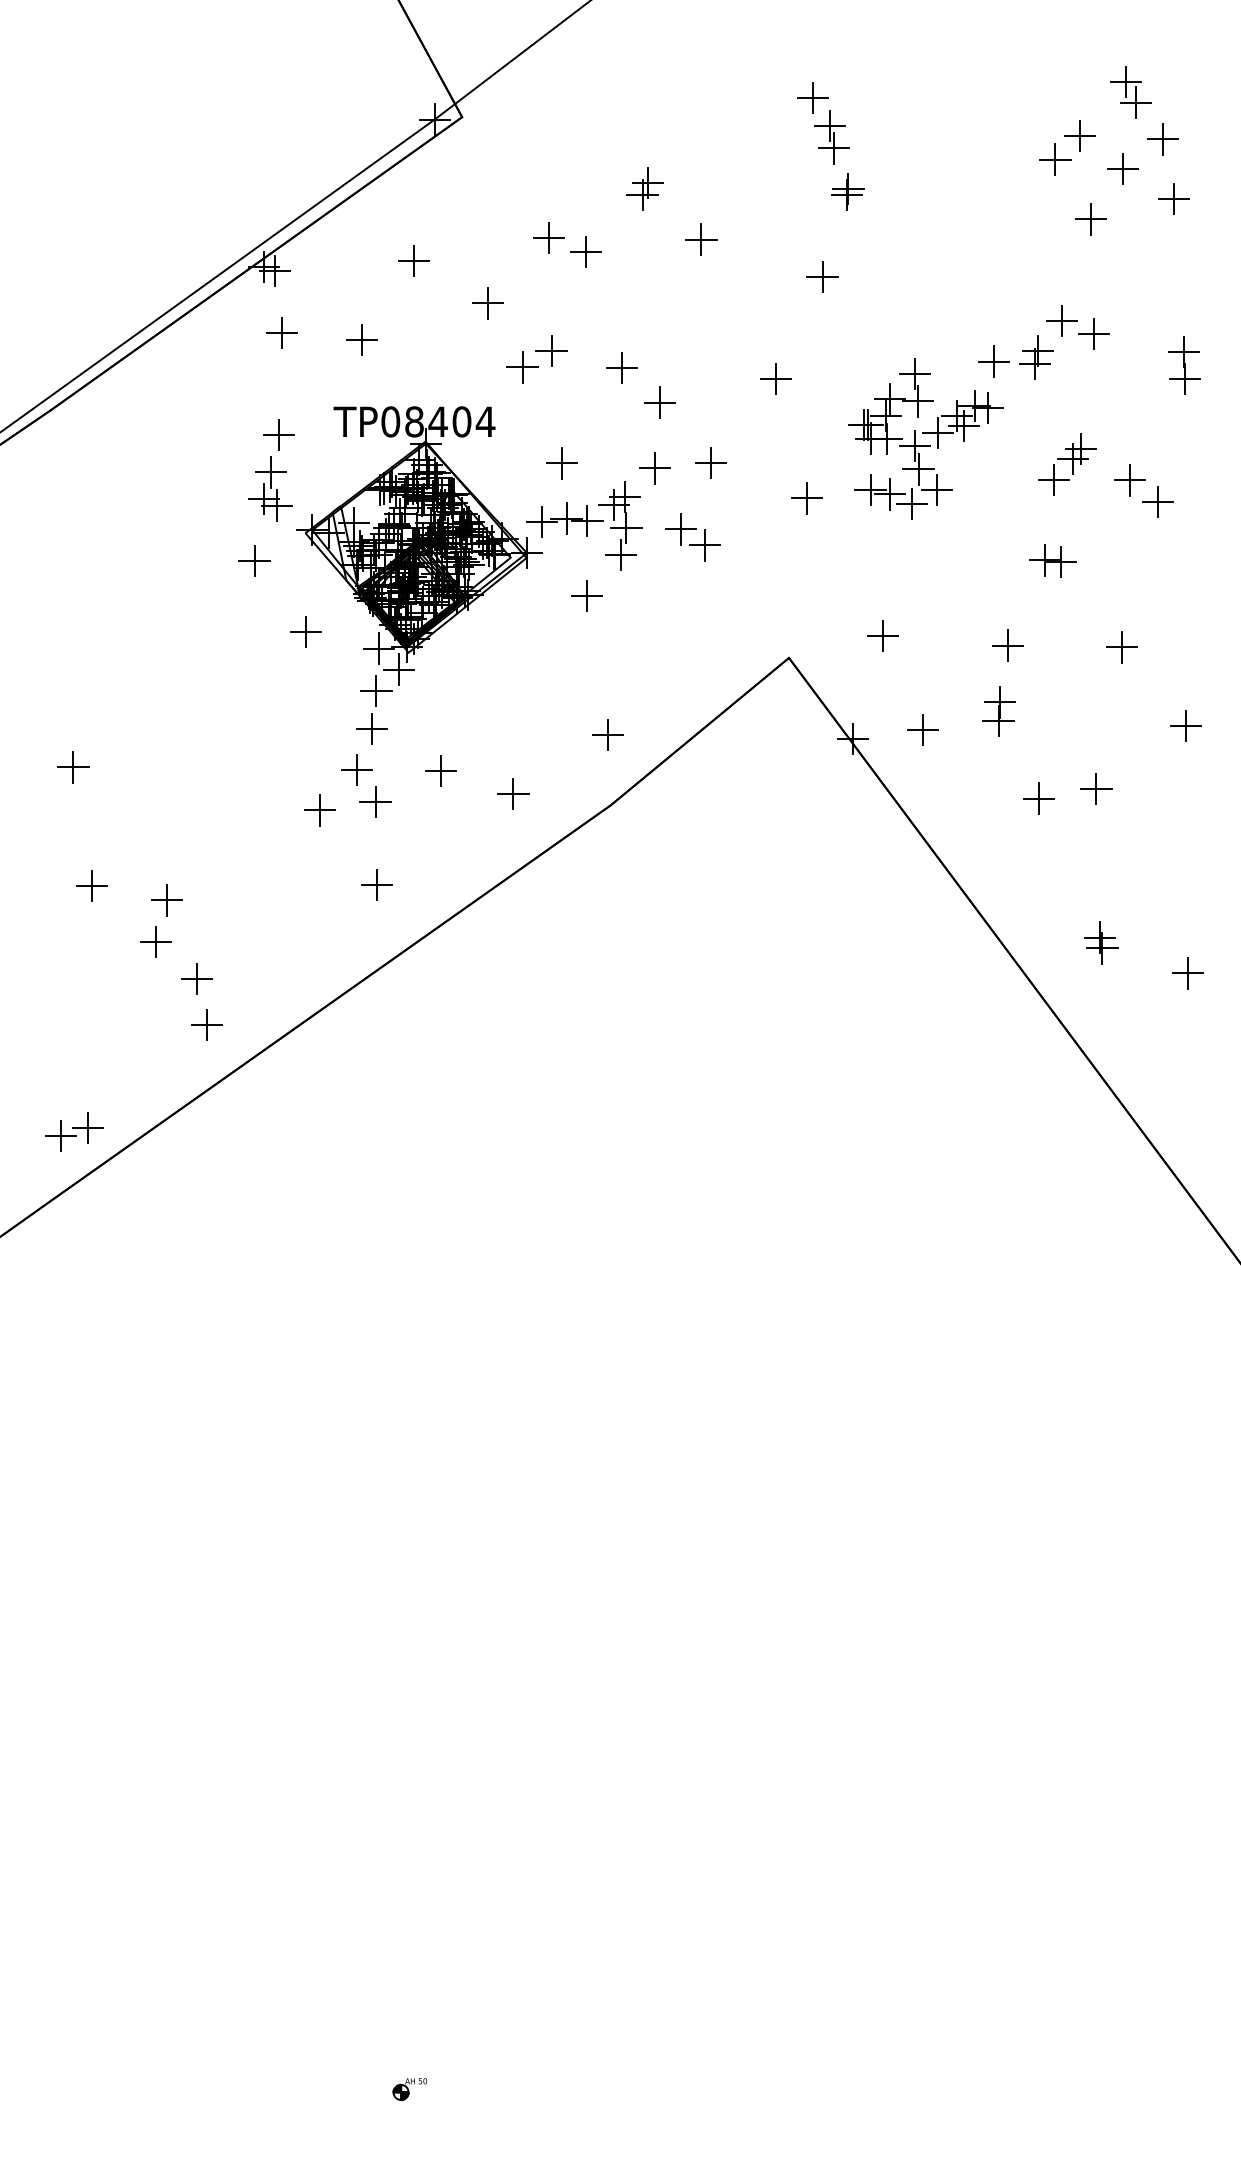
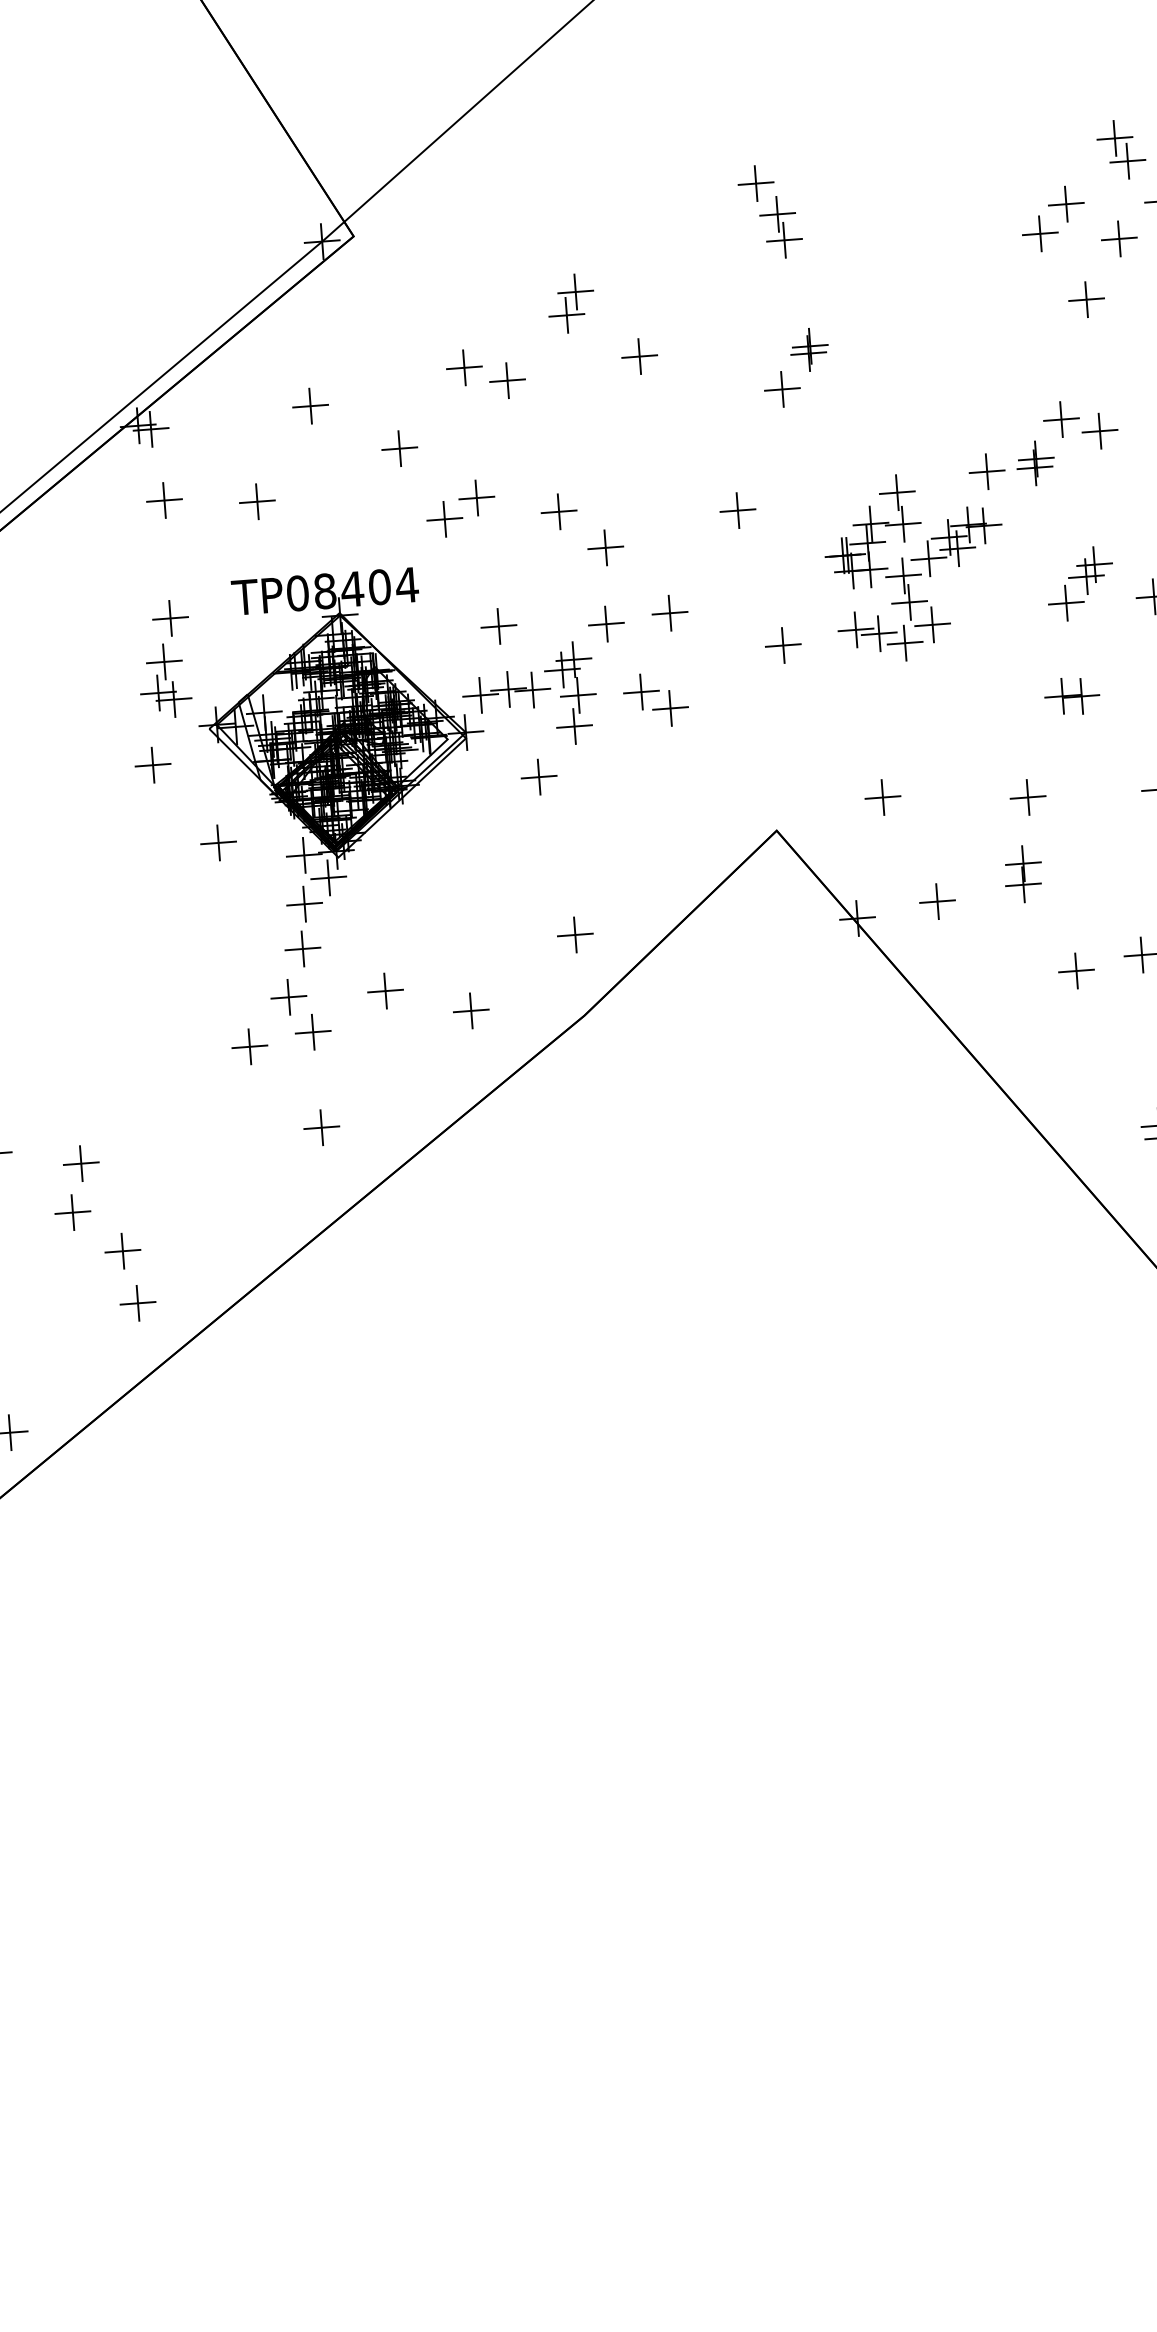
part: (644, 188) -> (569, 302), size x1.6
part: (847, 191) -> (809, 349), moved
part: (1036, 357) -> (1035, 463), size x0.6

